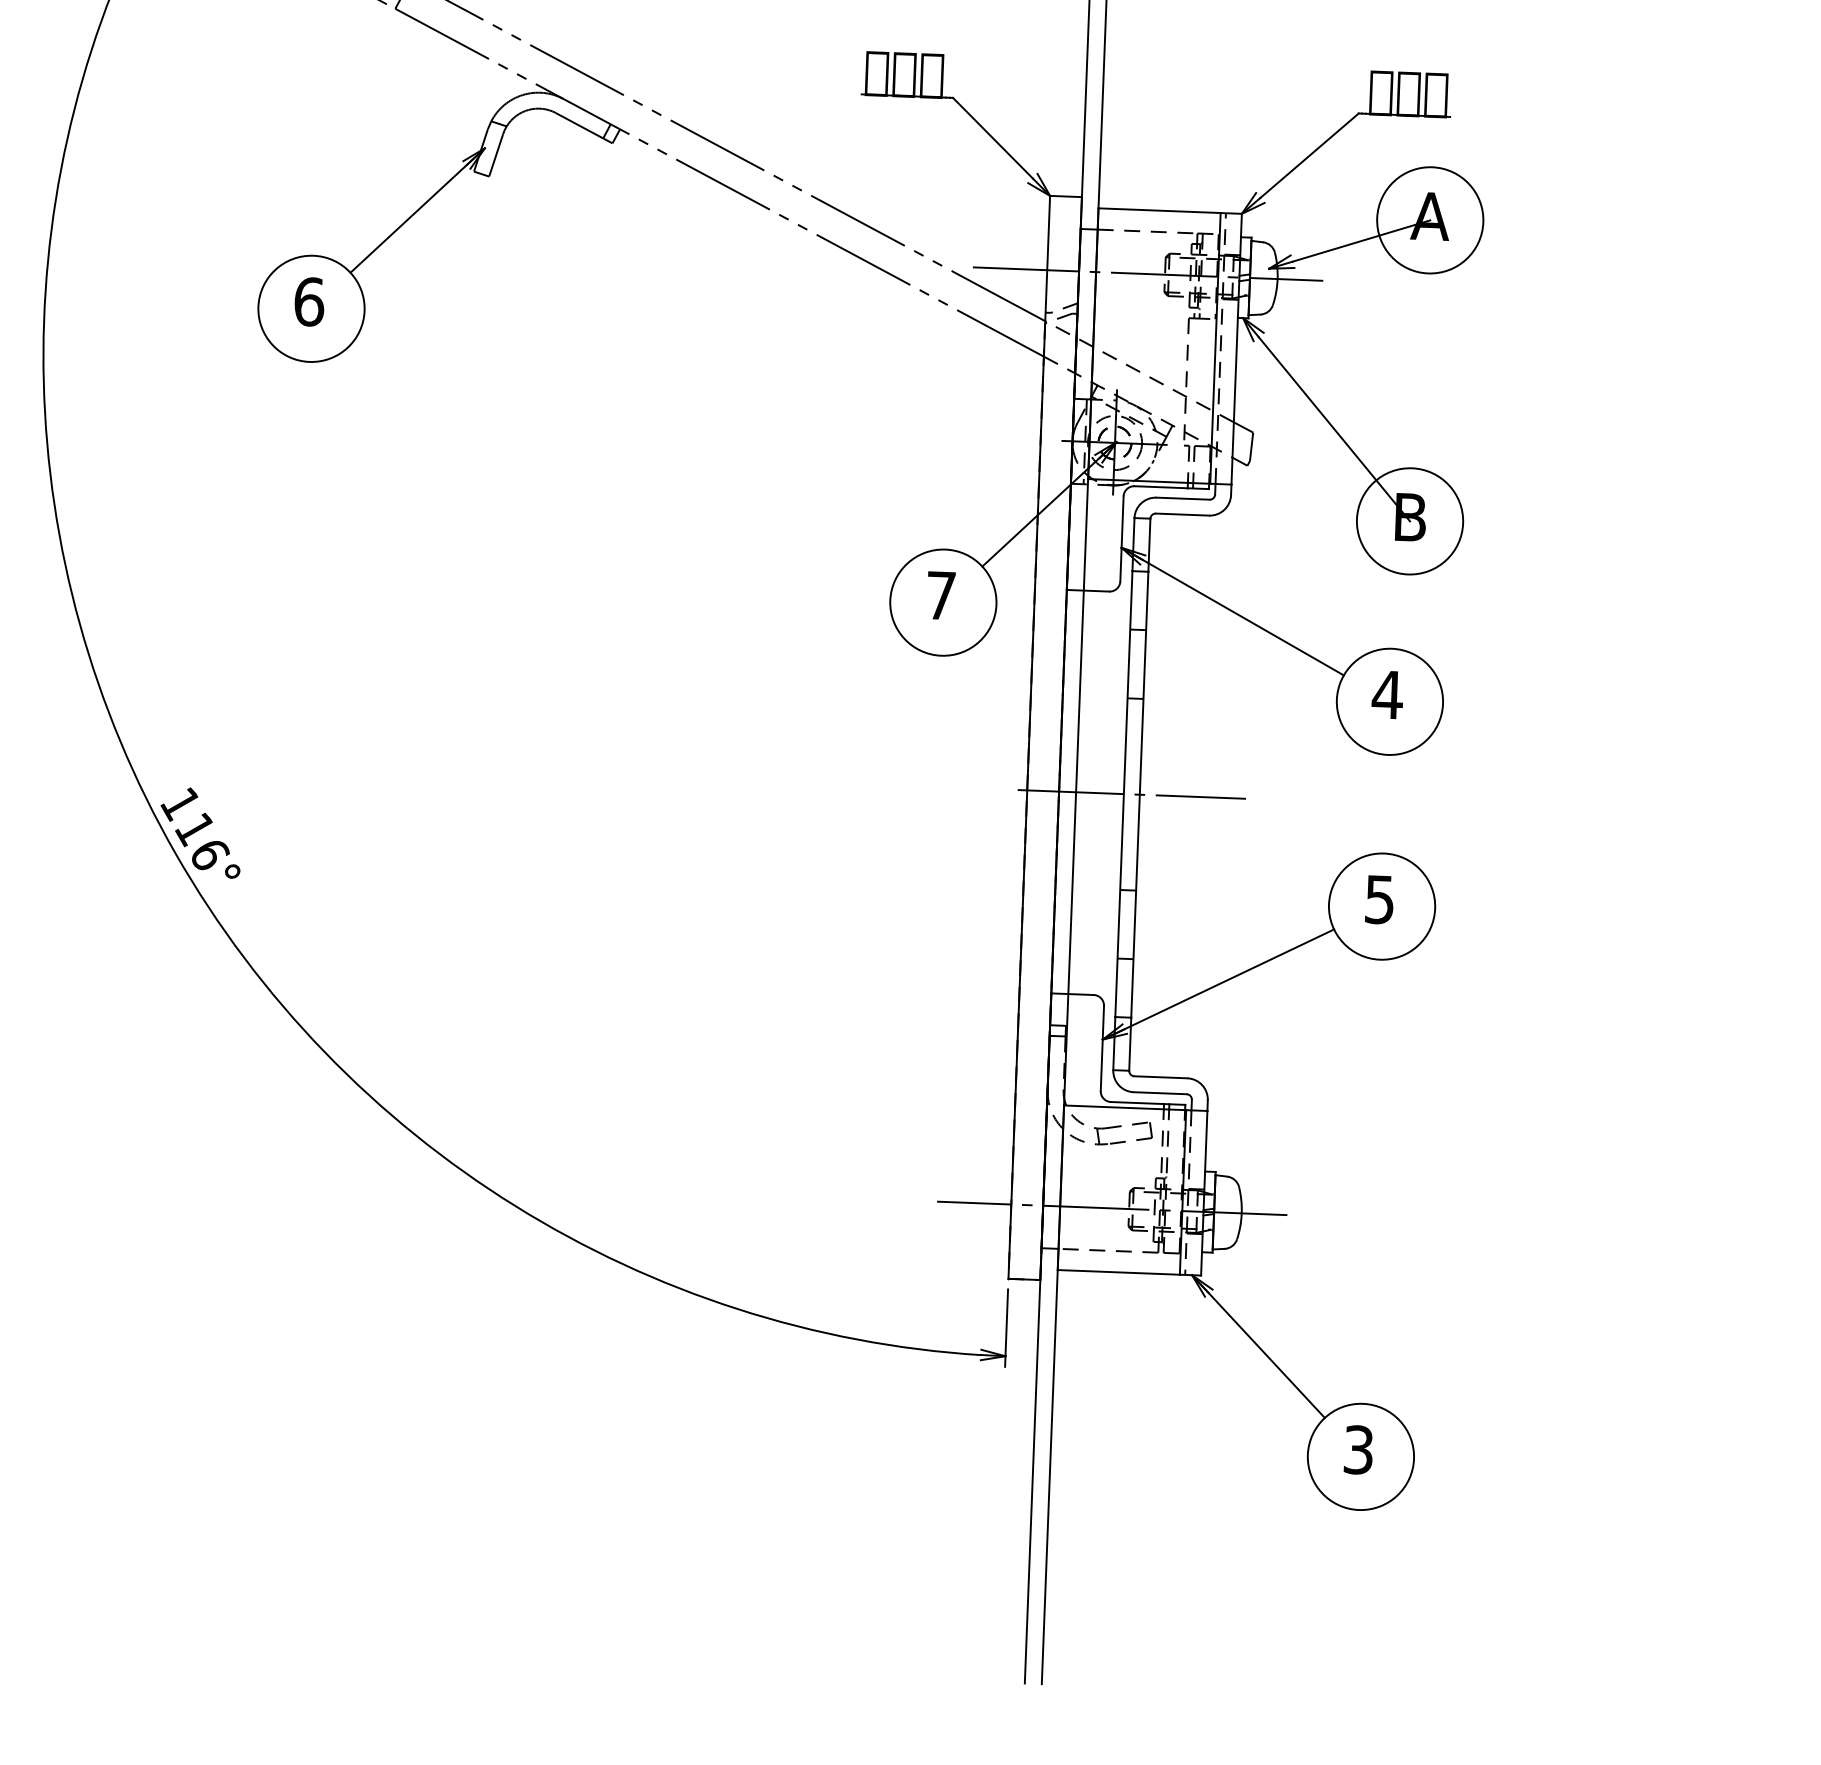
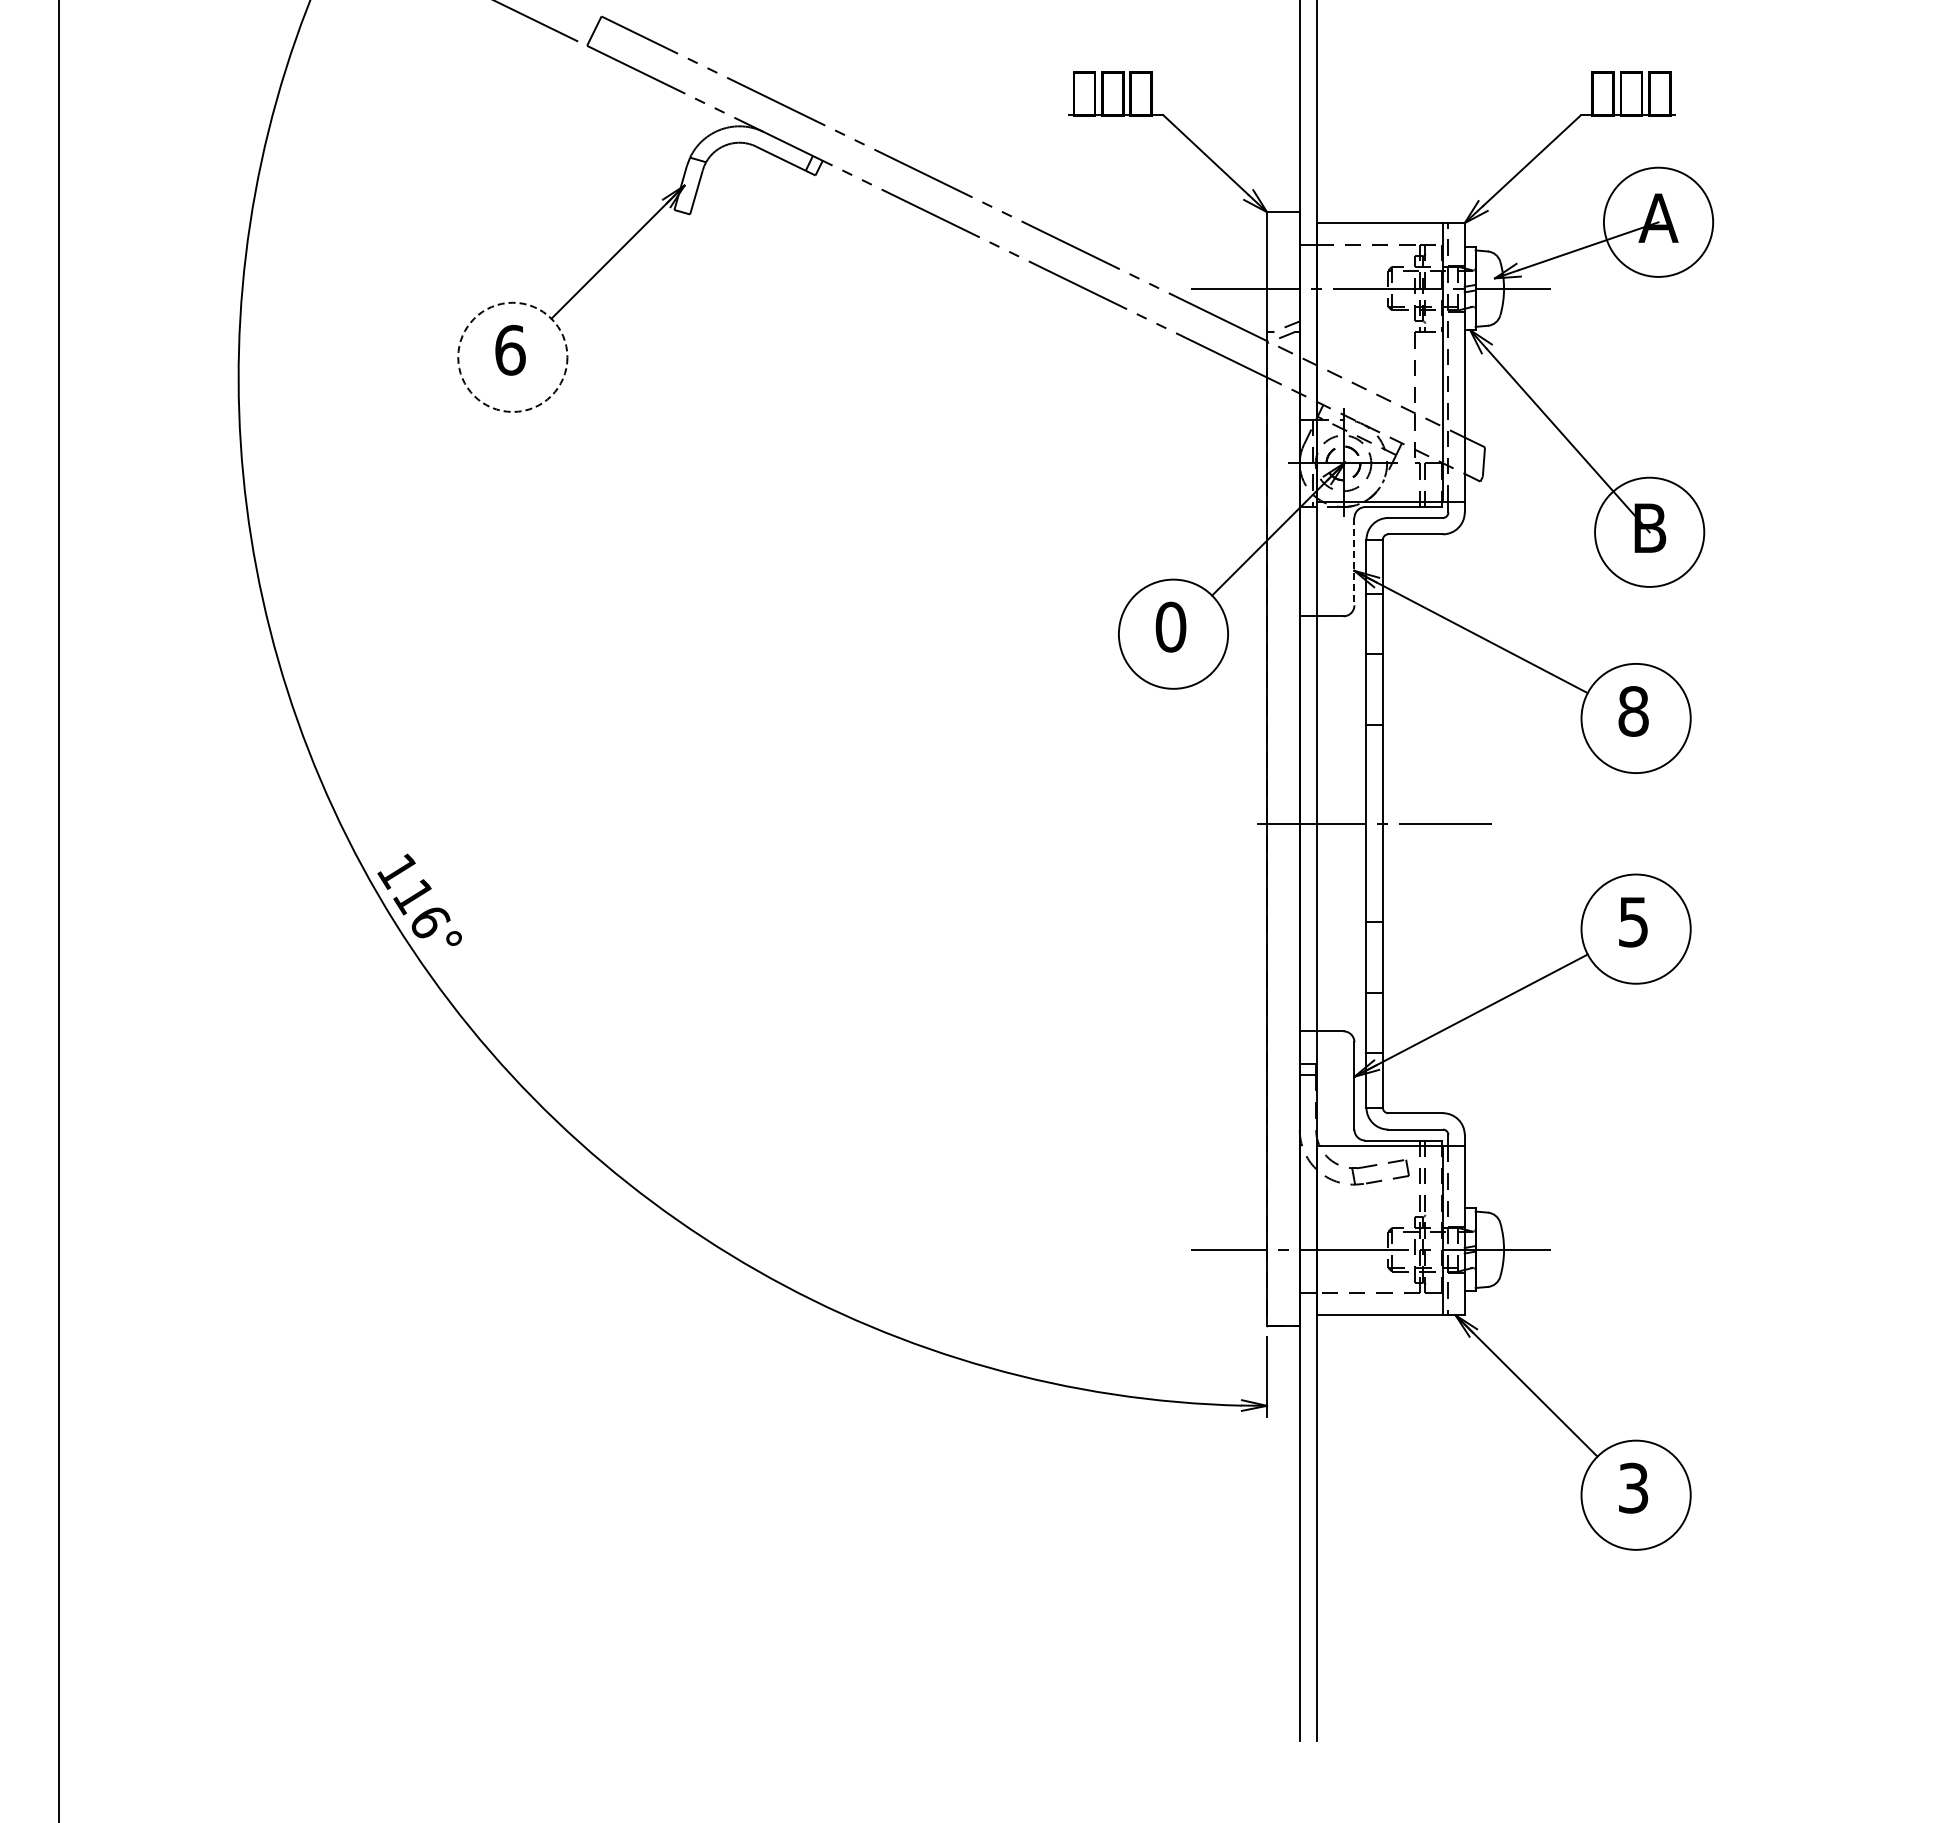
circle: (311, 307) -> (512, 356), solid -> dashed
line: (1122, 538) -> (1354, 561), solid -> dashed
text: (940, 595) -> (1170, 626), 7 -> 0
text: (1387, 694) -> (1633, 711), 4 -> 8

